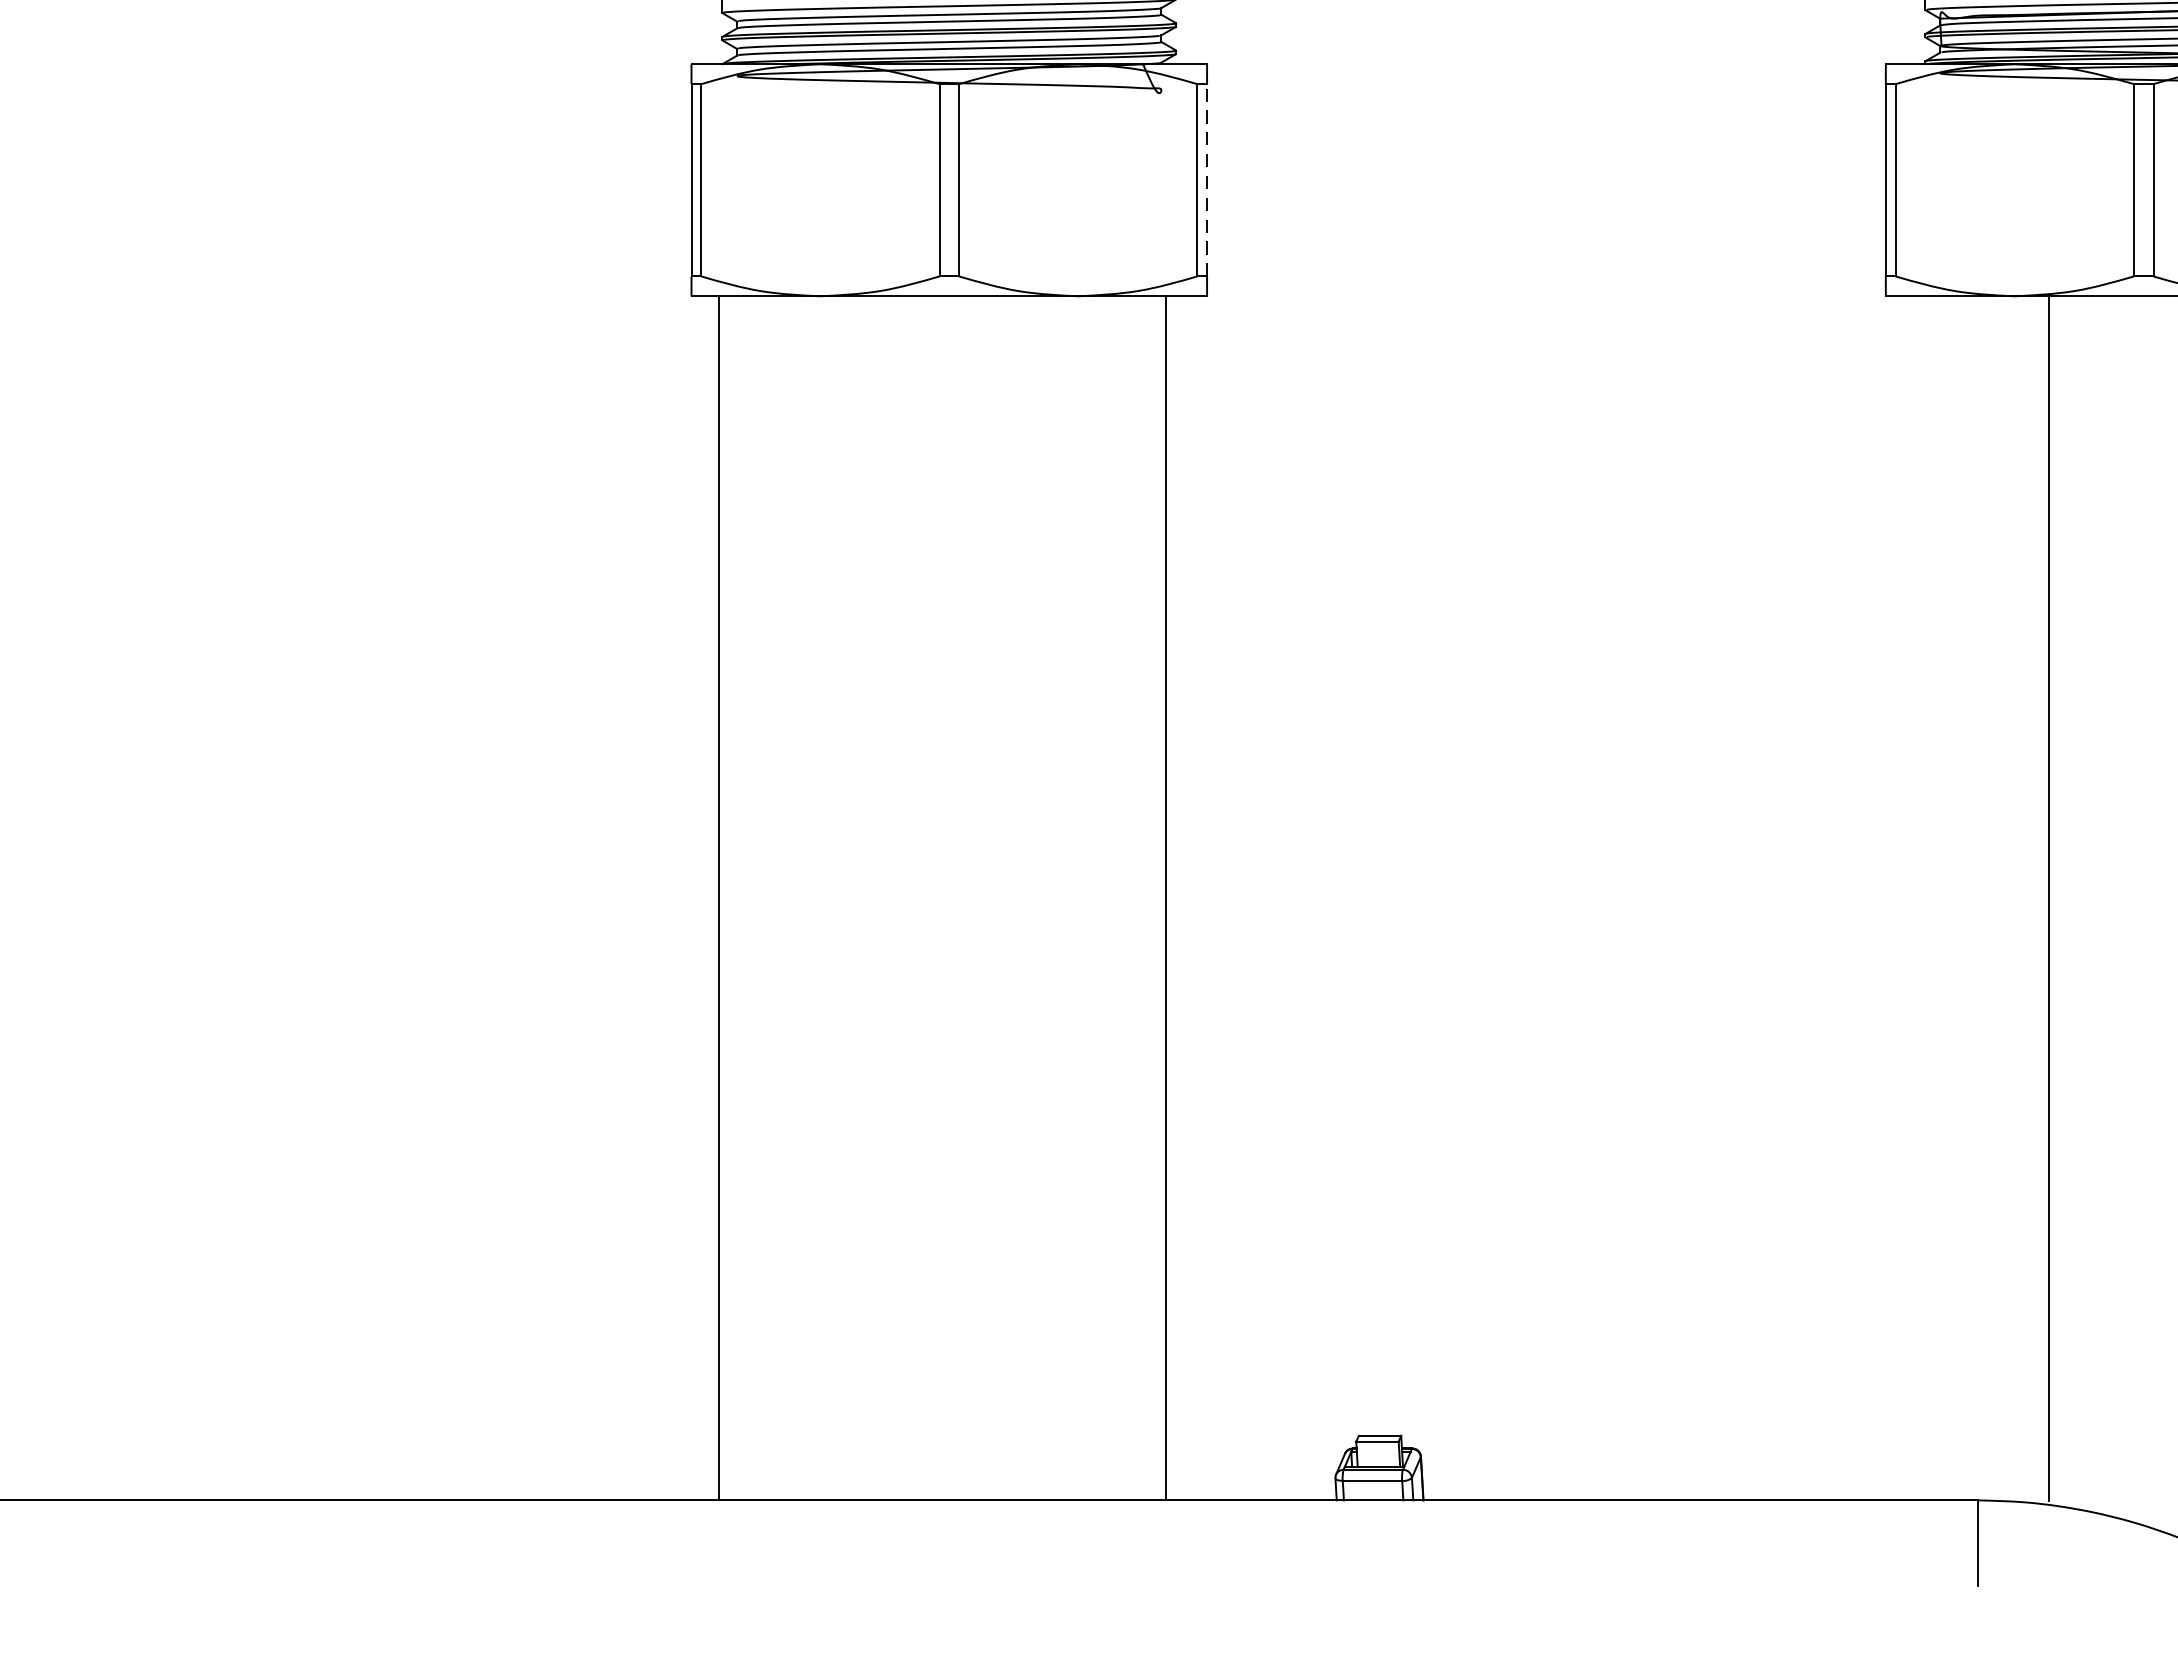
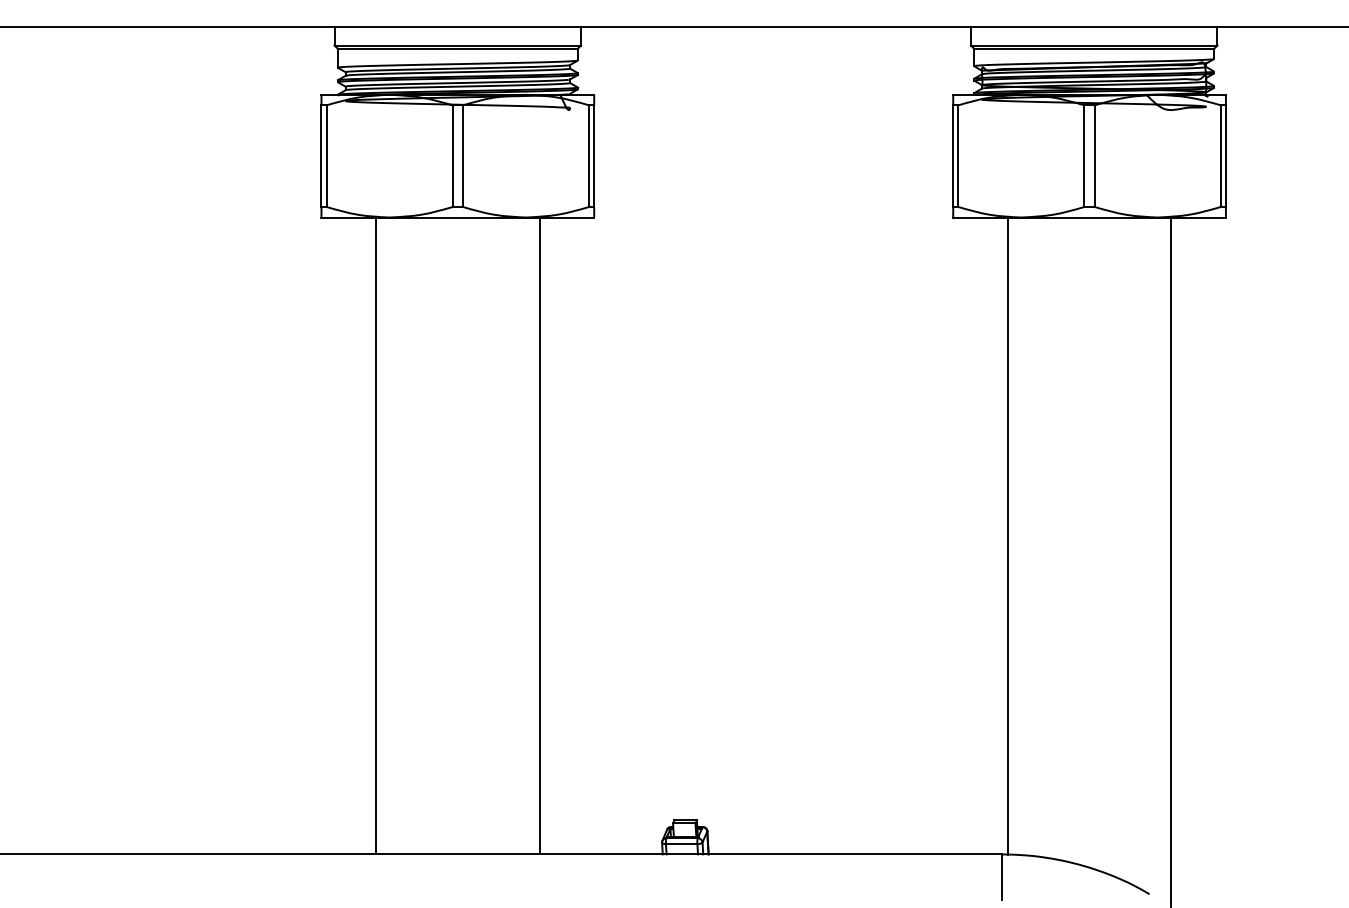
line: (1207, 180) -> (594, 156), dashed -> solid
line: (719, 897) -> (376, 535), moved
line: (1166, 897) -> (539, 535), moved
line: (2048, 897) -> (1007, 535), moved

